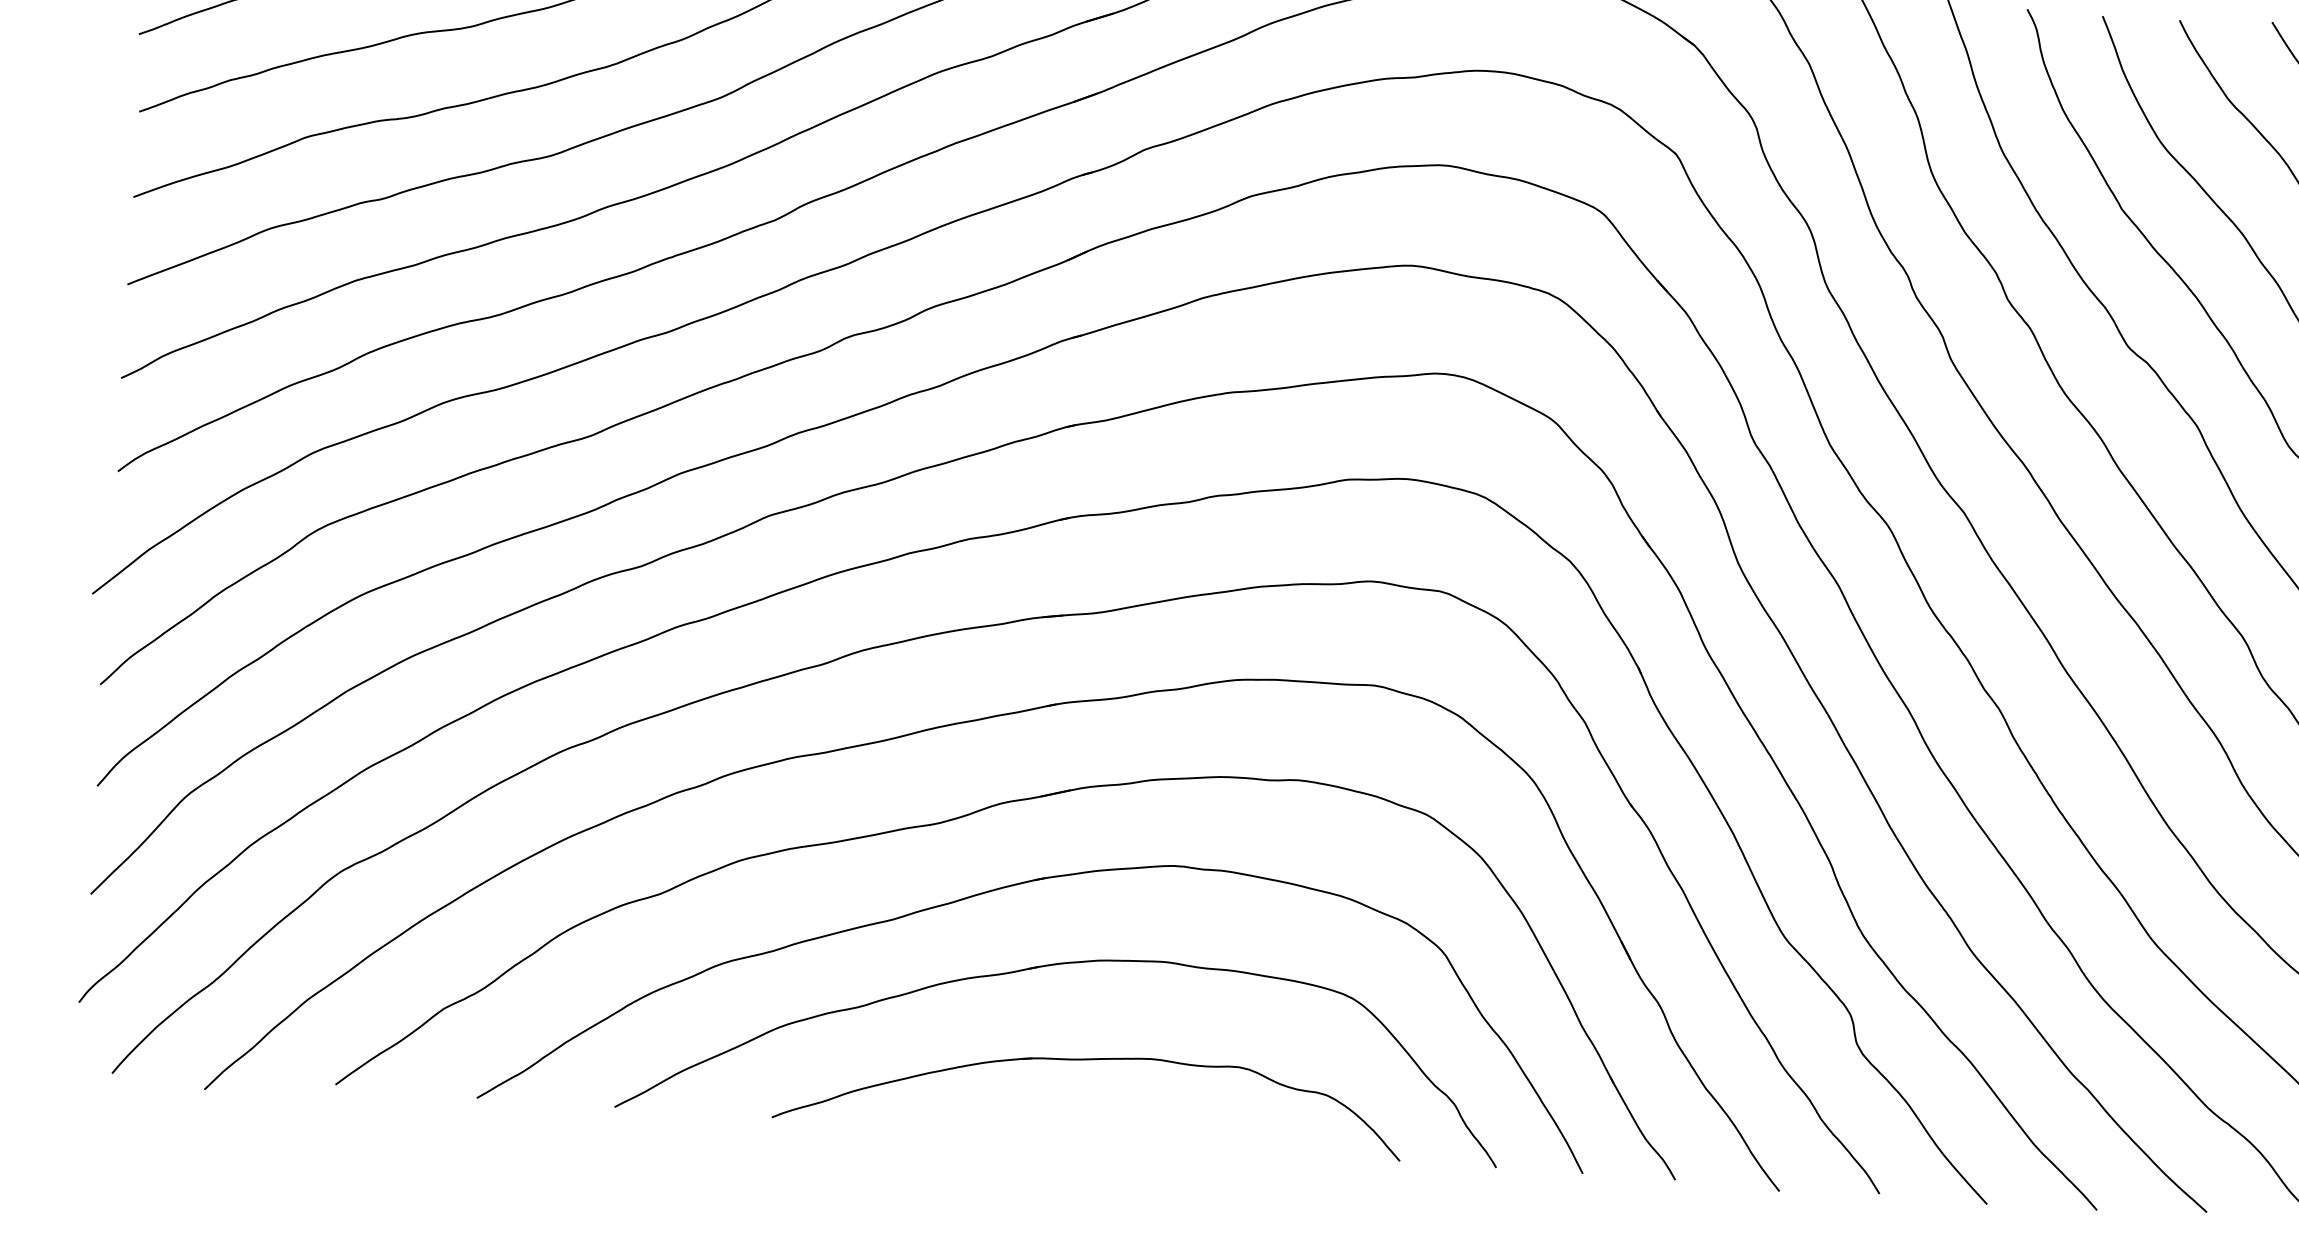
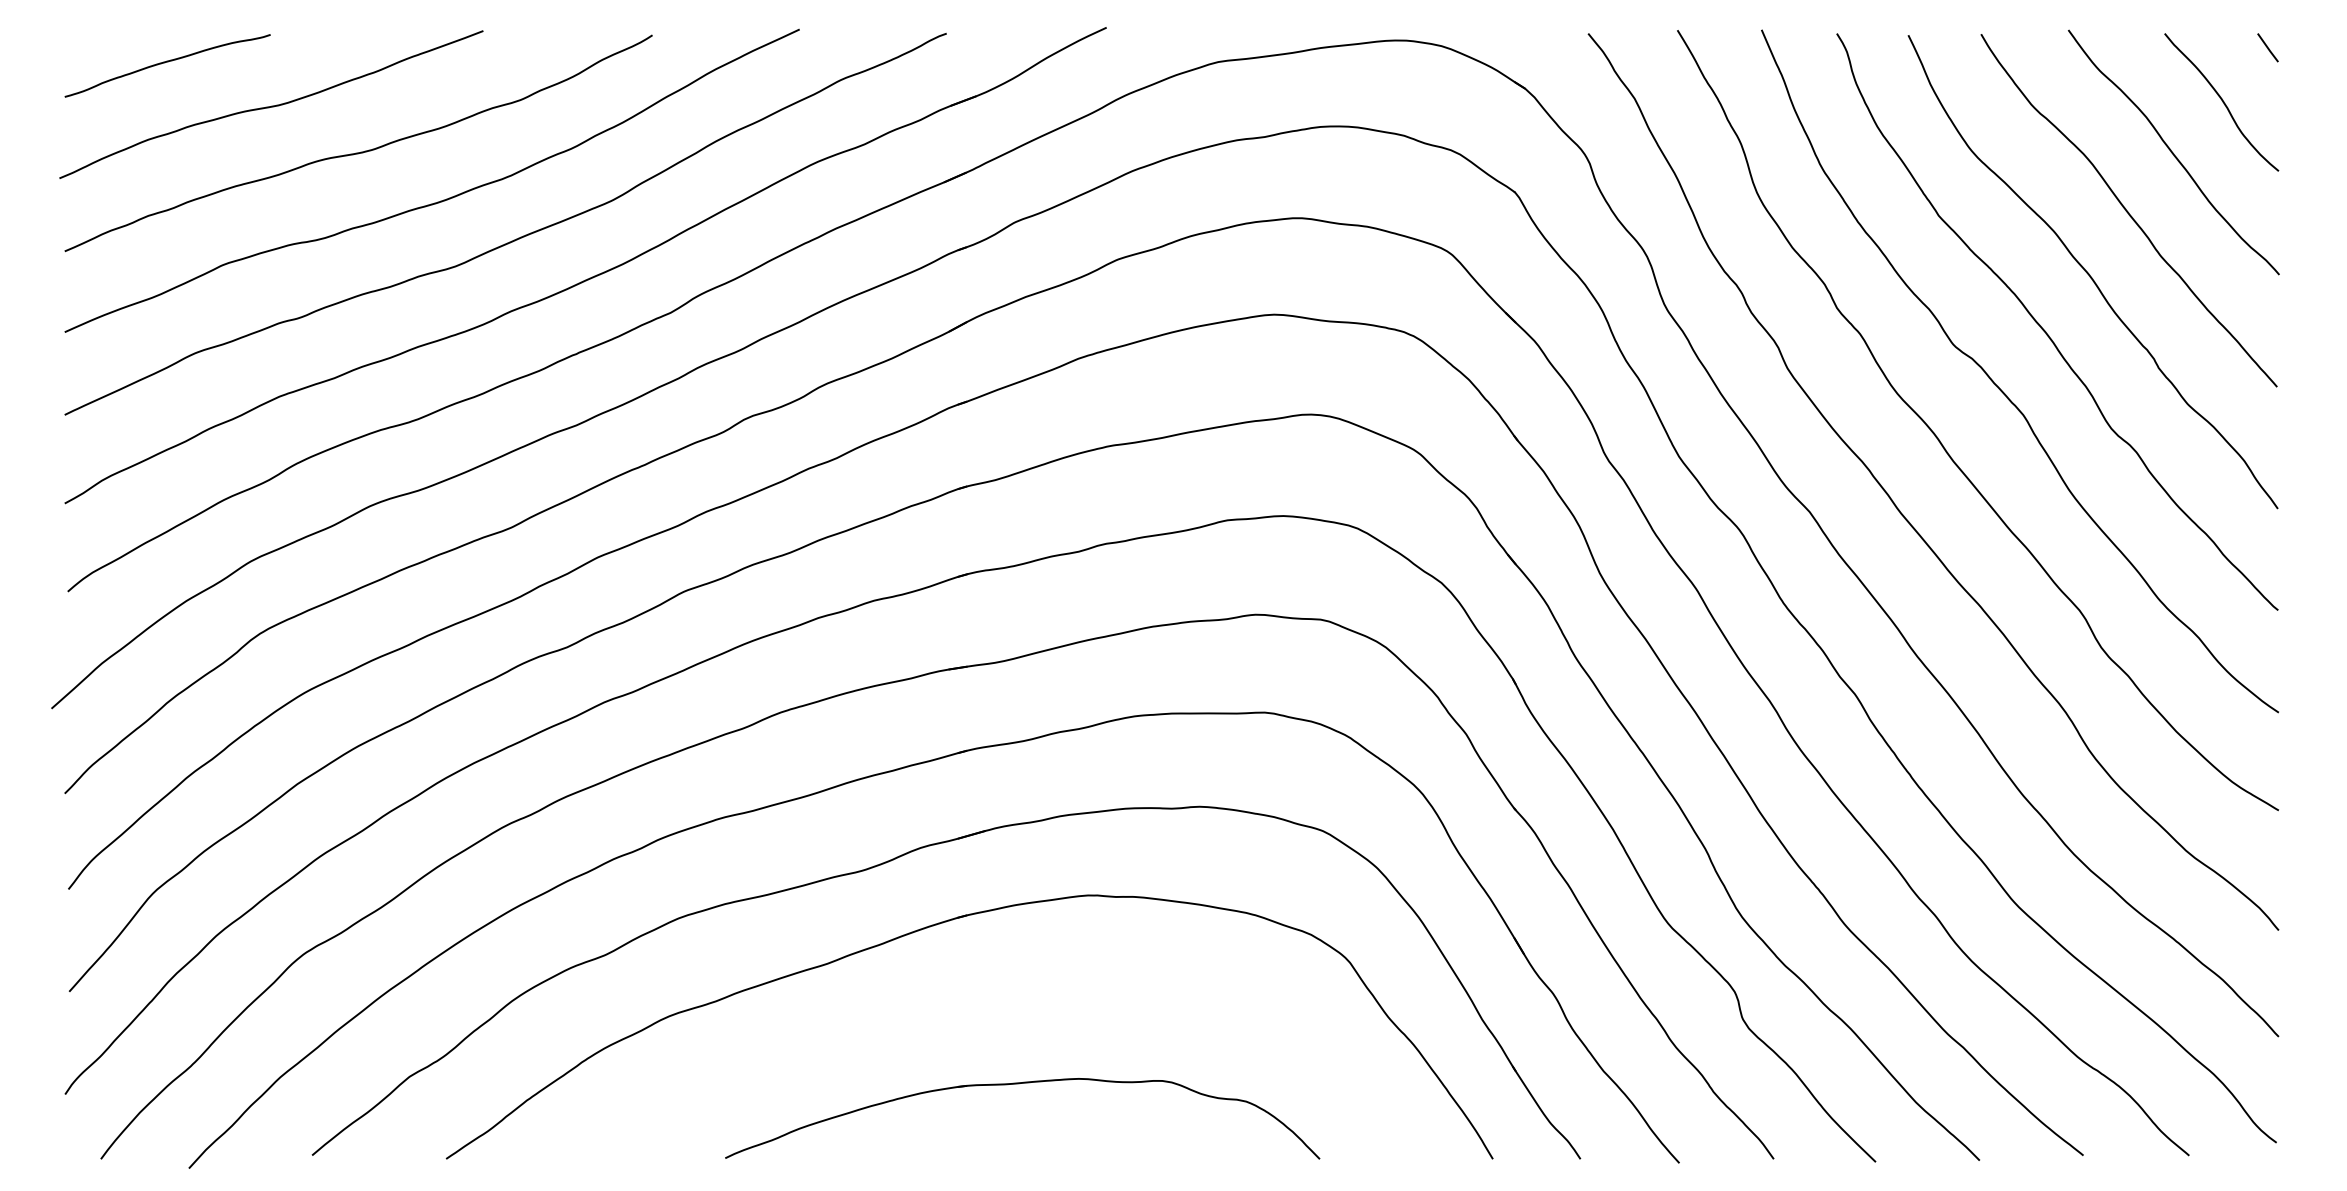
part: (1053, 966) -> (980, 997), removed

